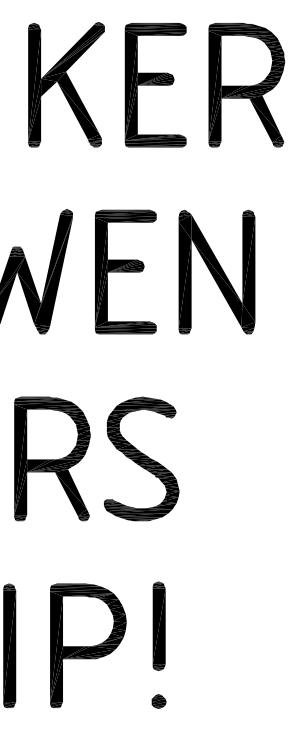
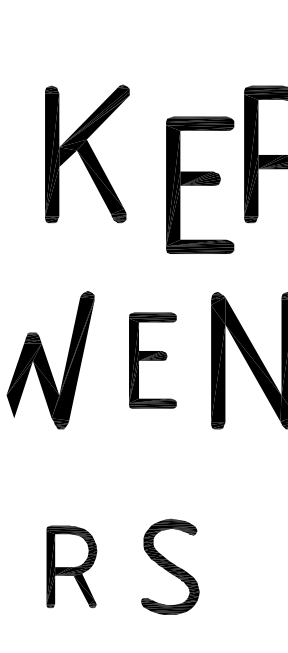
part: (155, 85) -> (199, 185), moved
part: (125, 271) -> (152, 359), size x0.7
part: (52, 458) -> (71, 566), size x0.6
part: (141, 458) -> (170, 566), size x0.7

